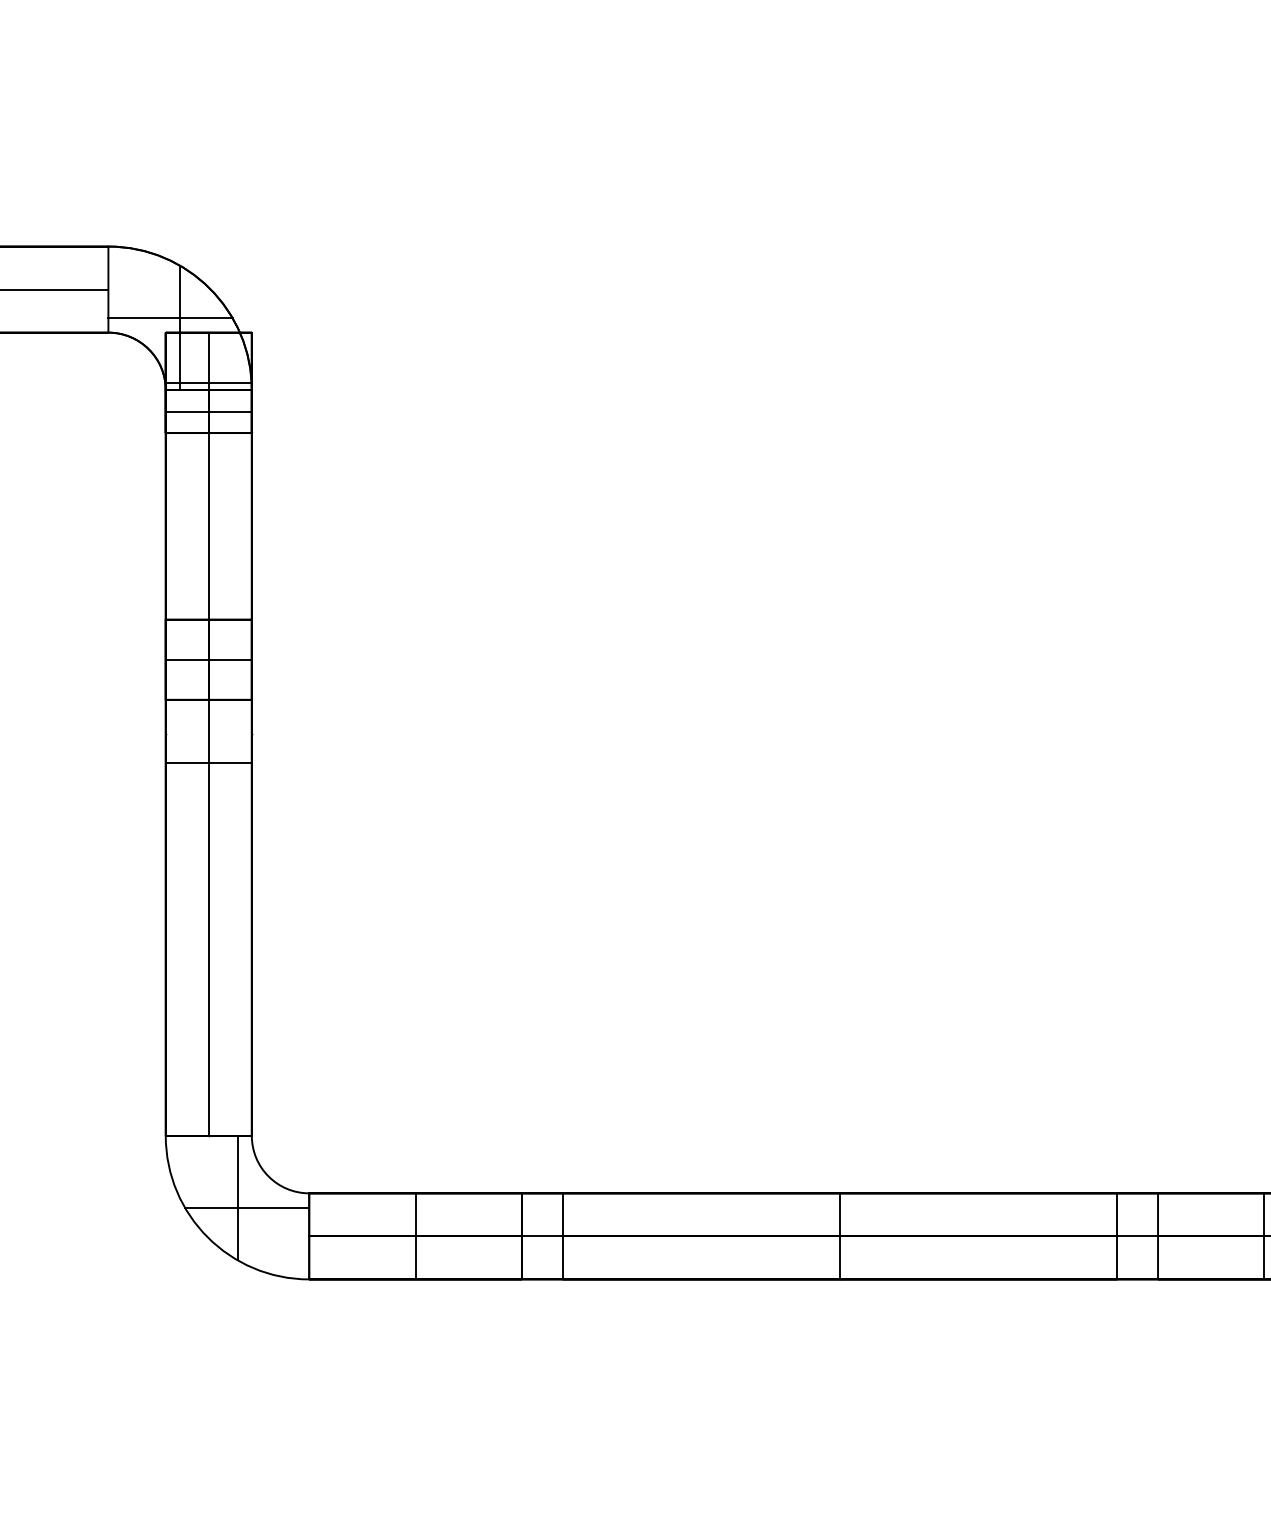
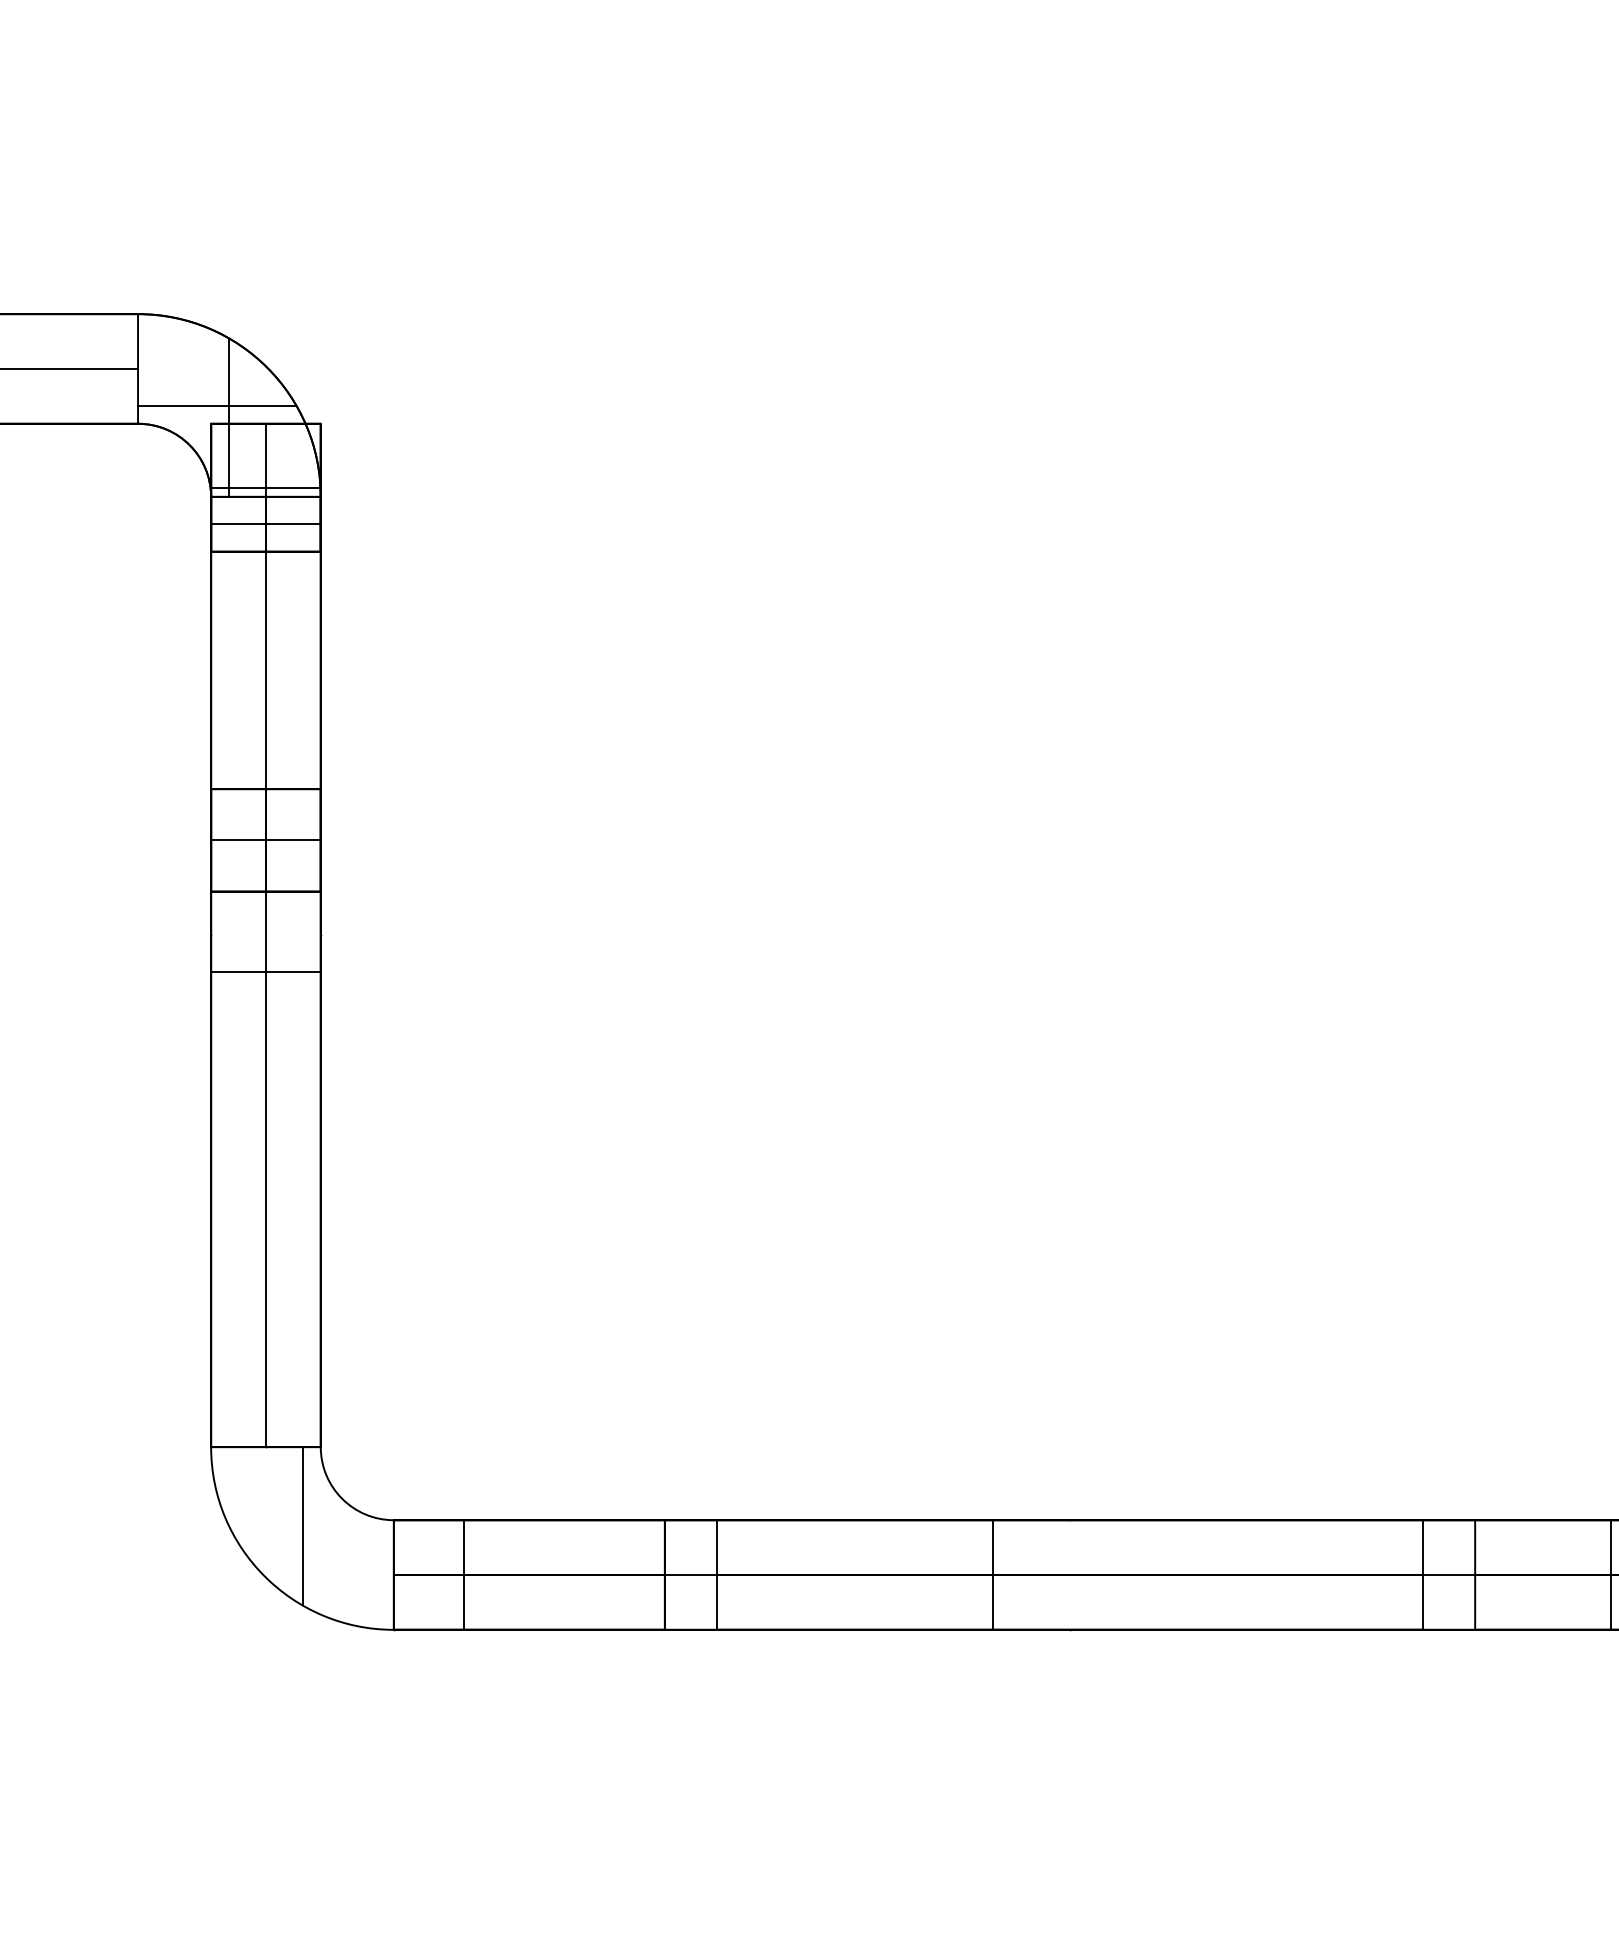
line: (246, 1207) -> (314, 1538), removed
line: (415, 1235) -> (464, 1574), moved
line: (840, 1235) -> (993, 1574), moved

